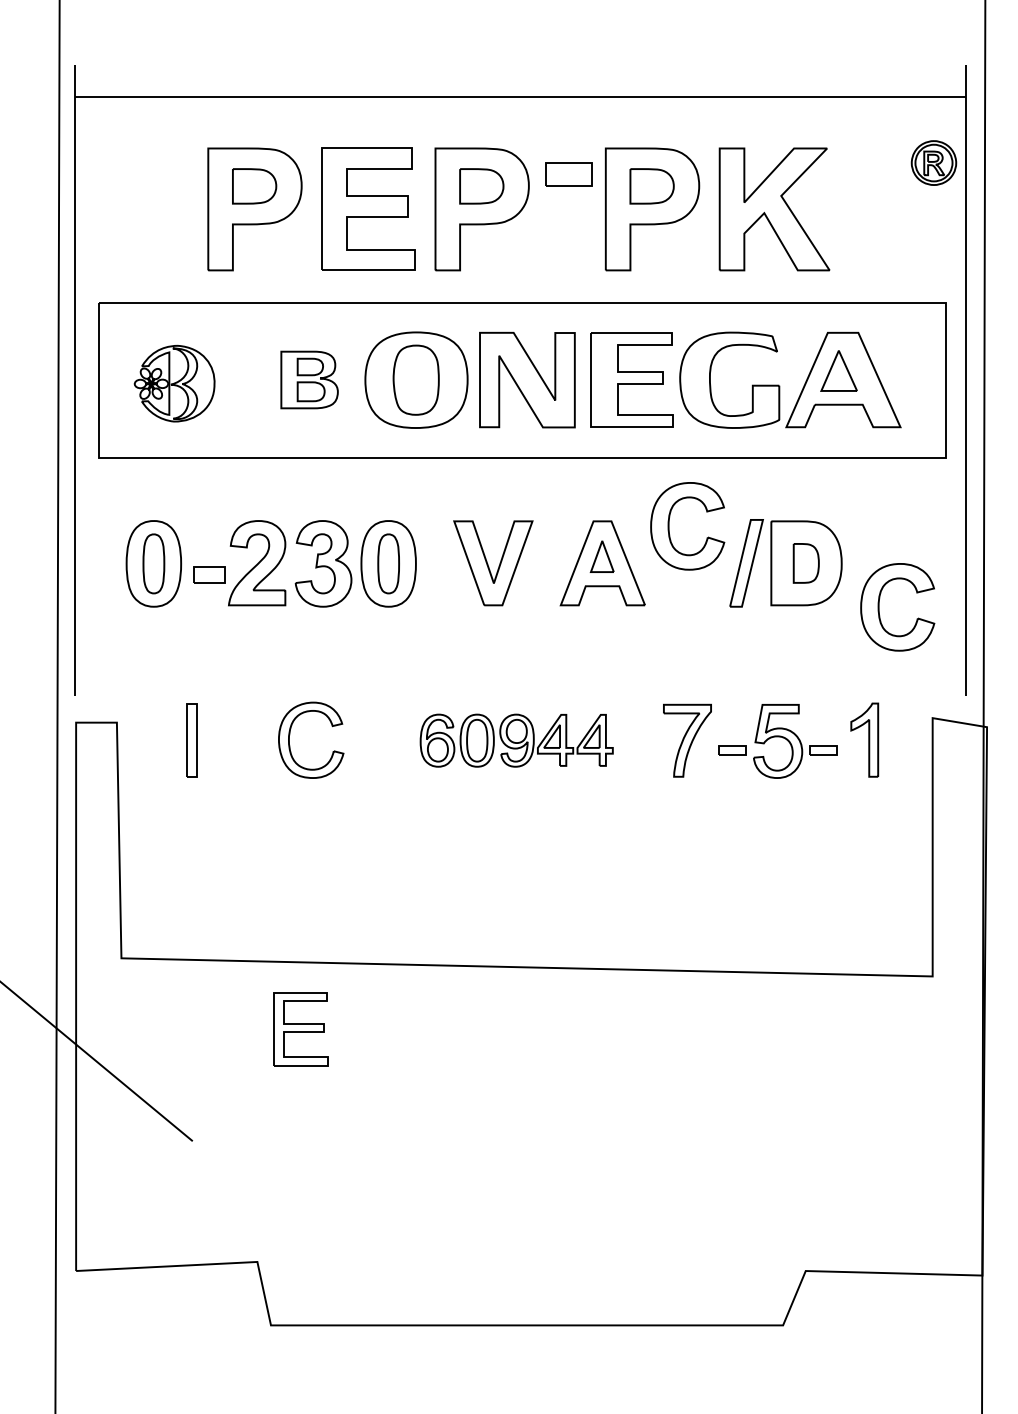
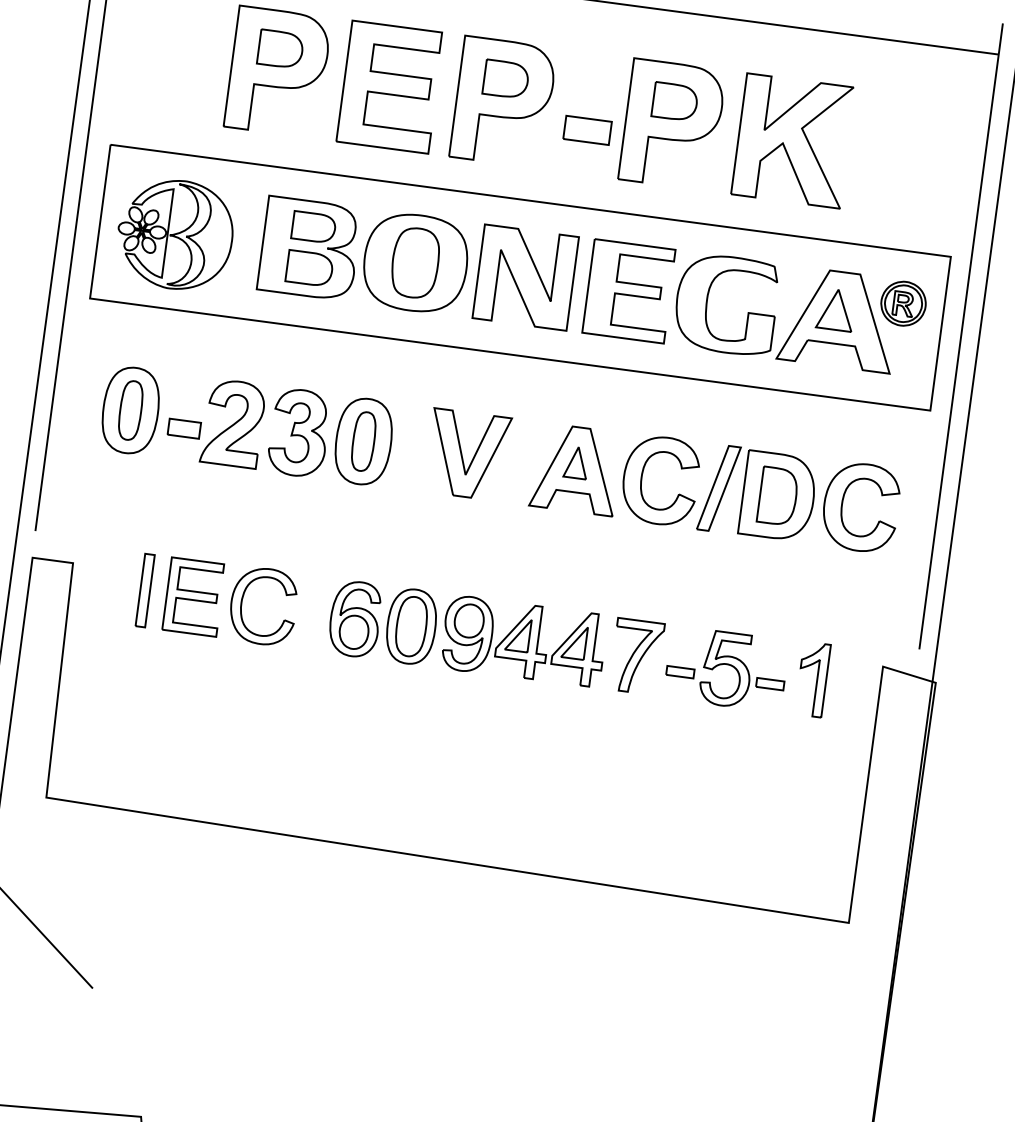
part: (933, 162) -> (903, 303), moved
part: (568, 174) -> (586, 130), moved
part: (309, 379) -> (309, 248), size x1.67
part: (174, 383) -> (175, 234), size x1.43
part: (669, 526) -> (642, 478), moved
part: (806, 563) -> (778, 496), size x1.43
part: (879, 607) -> (842, 505), moved
part: (516, 740) -> (467, 633), size x1.43
part: (300, 1029) -> (193, 597), moved

